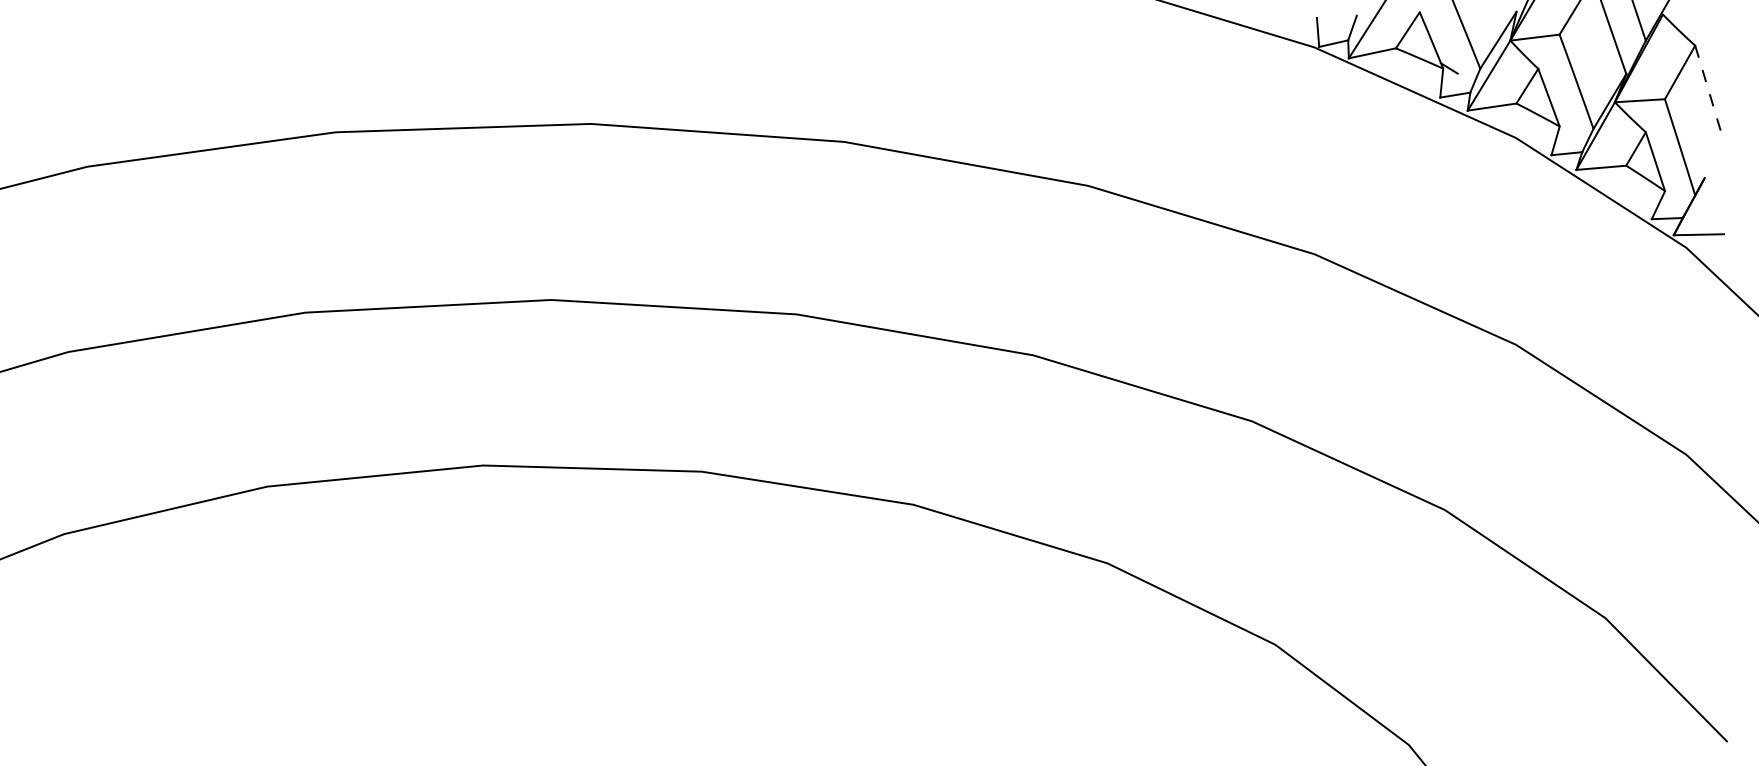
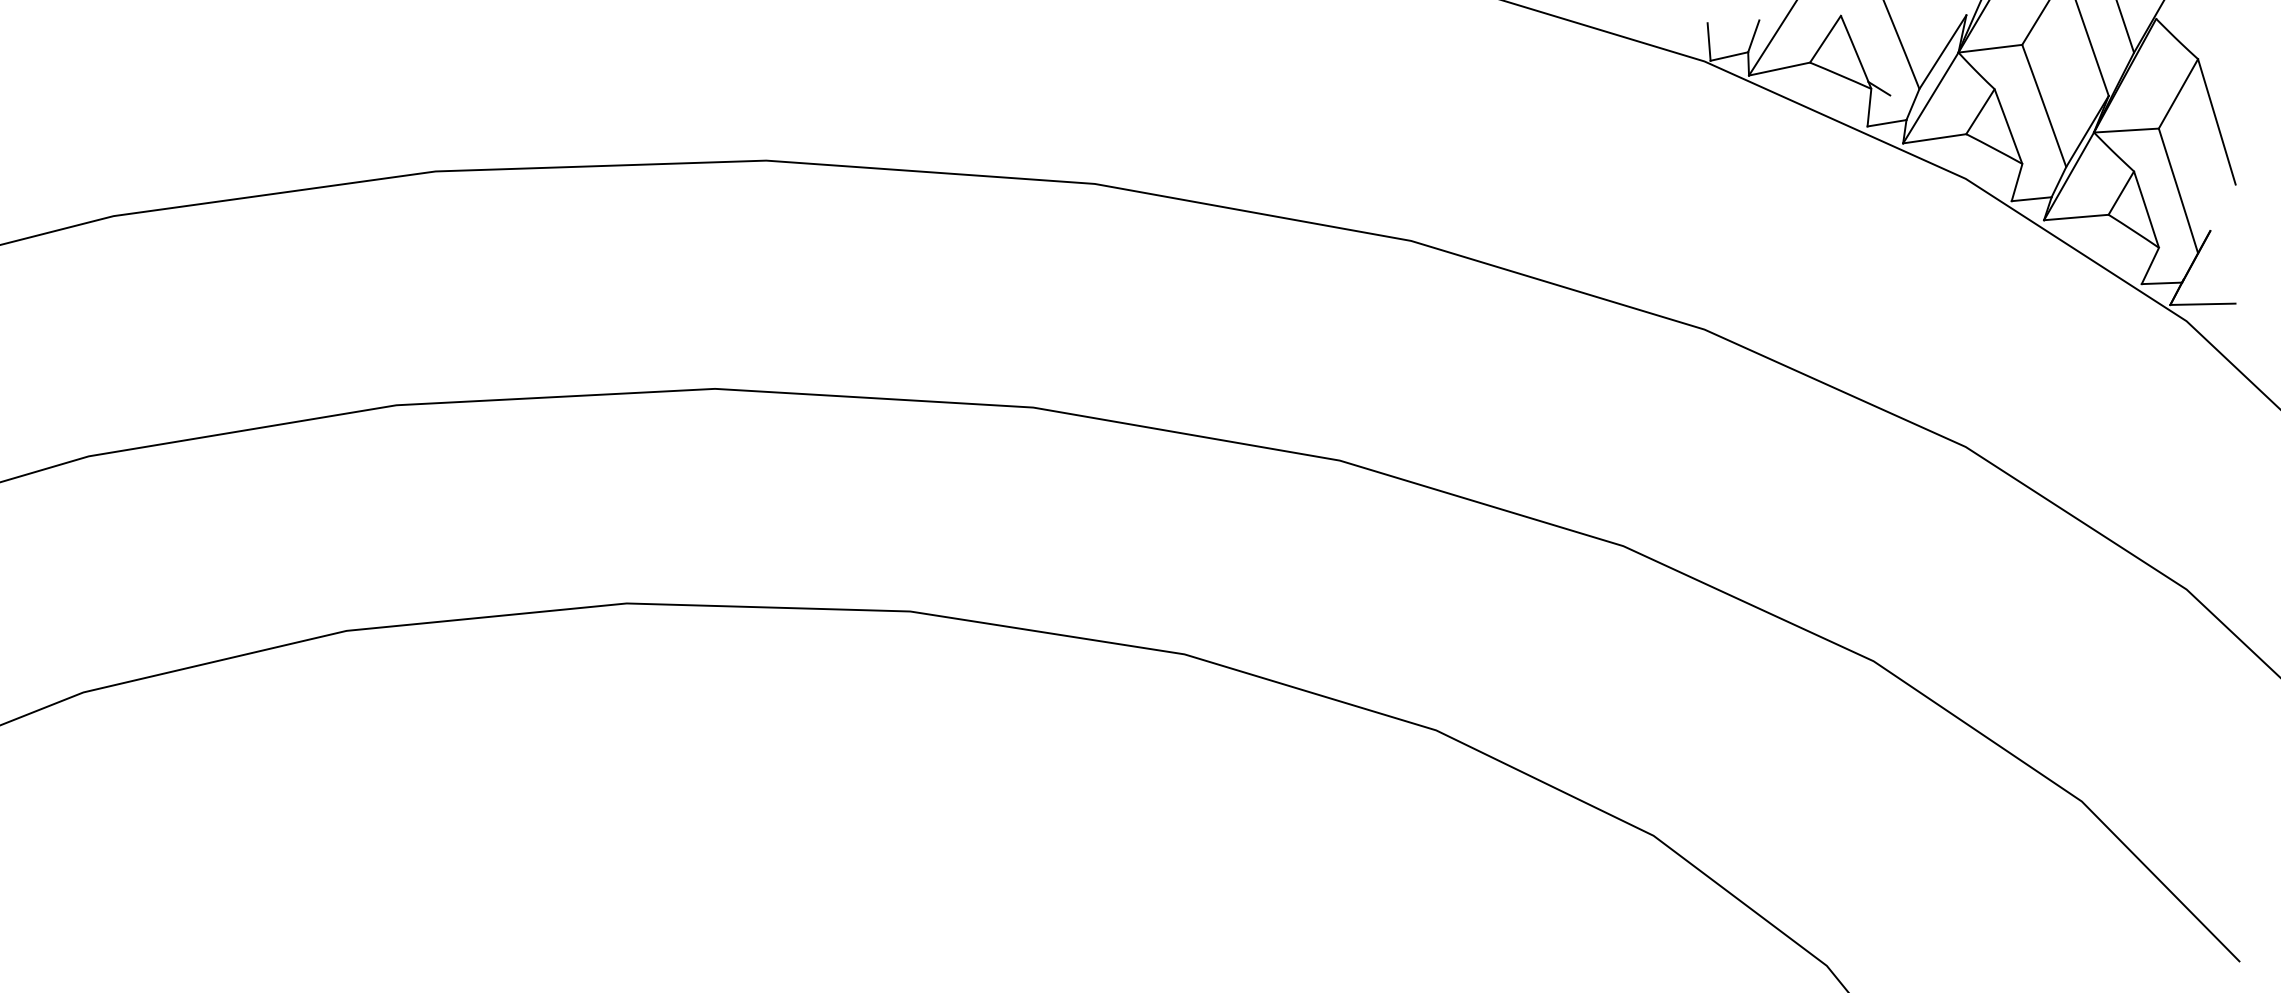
line: (1709, 94) -> (2216, 122), dashed -> solid

